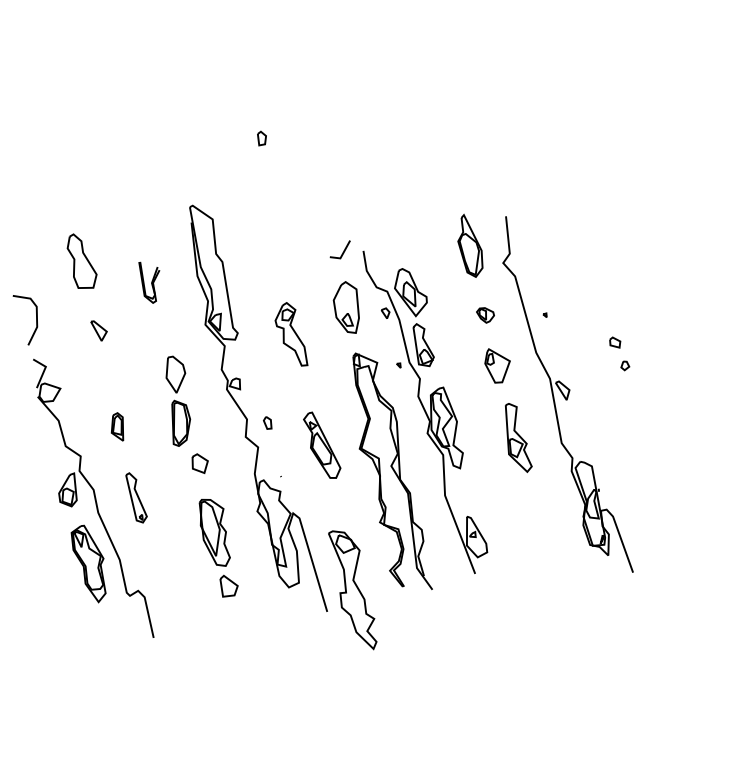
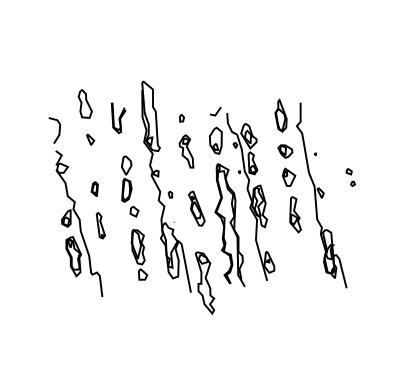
part: (261, 138) -> (181, 118), moved
part: (150, 281) -> (118, 117), size x1.43
part: (485, 315) -> (285, 151), size x1.67

